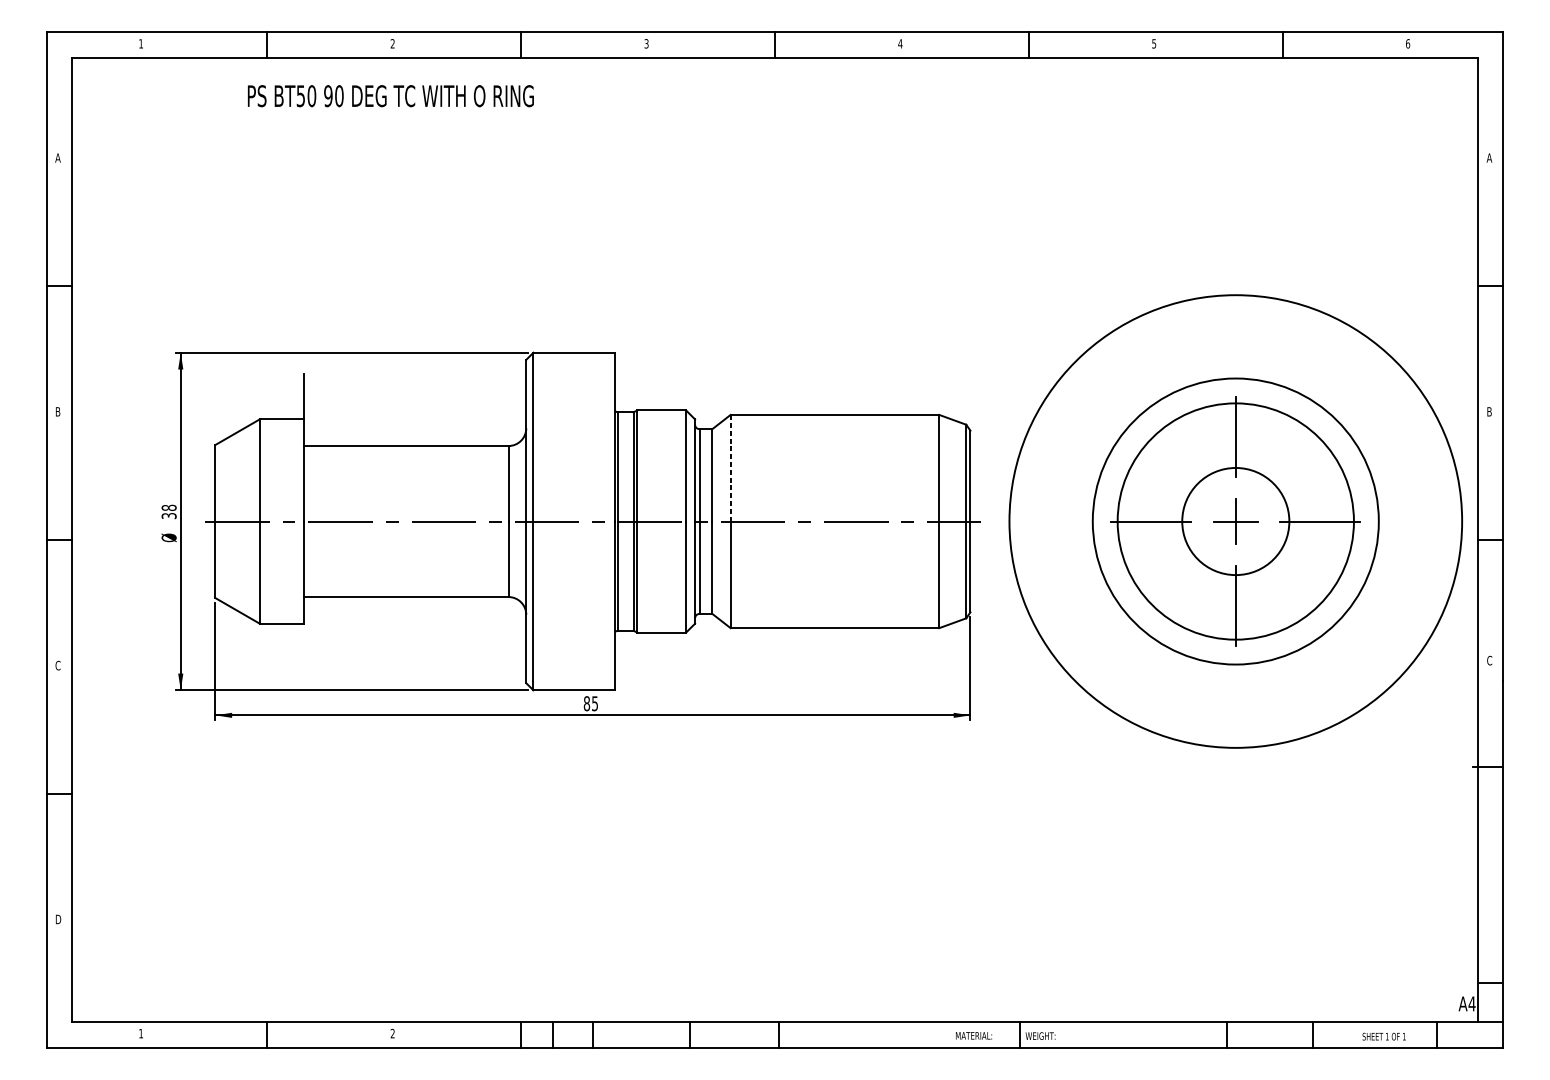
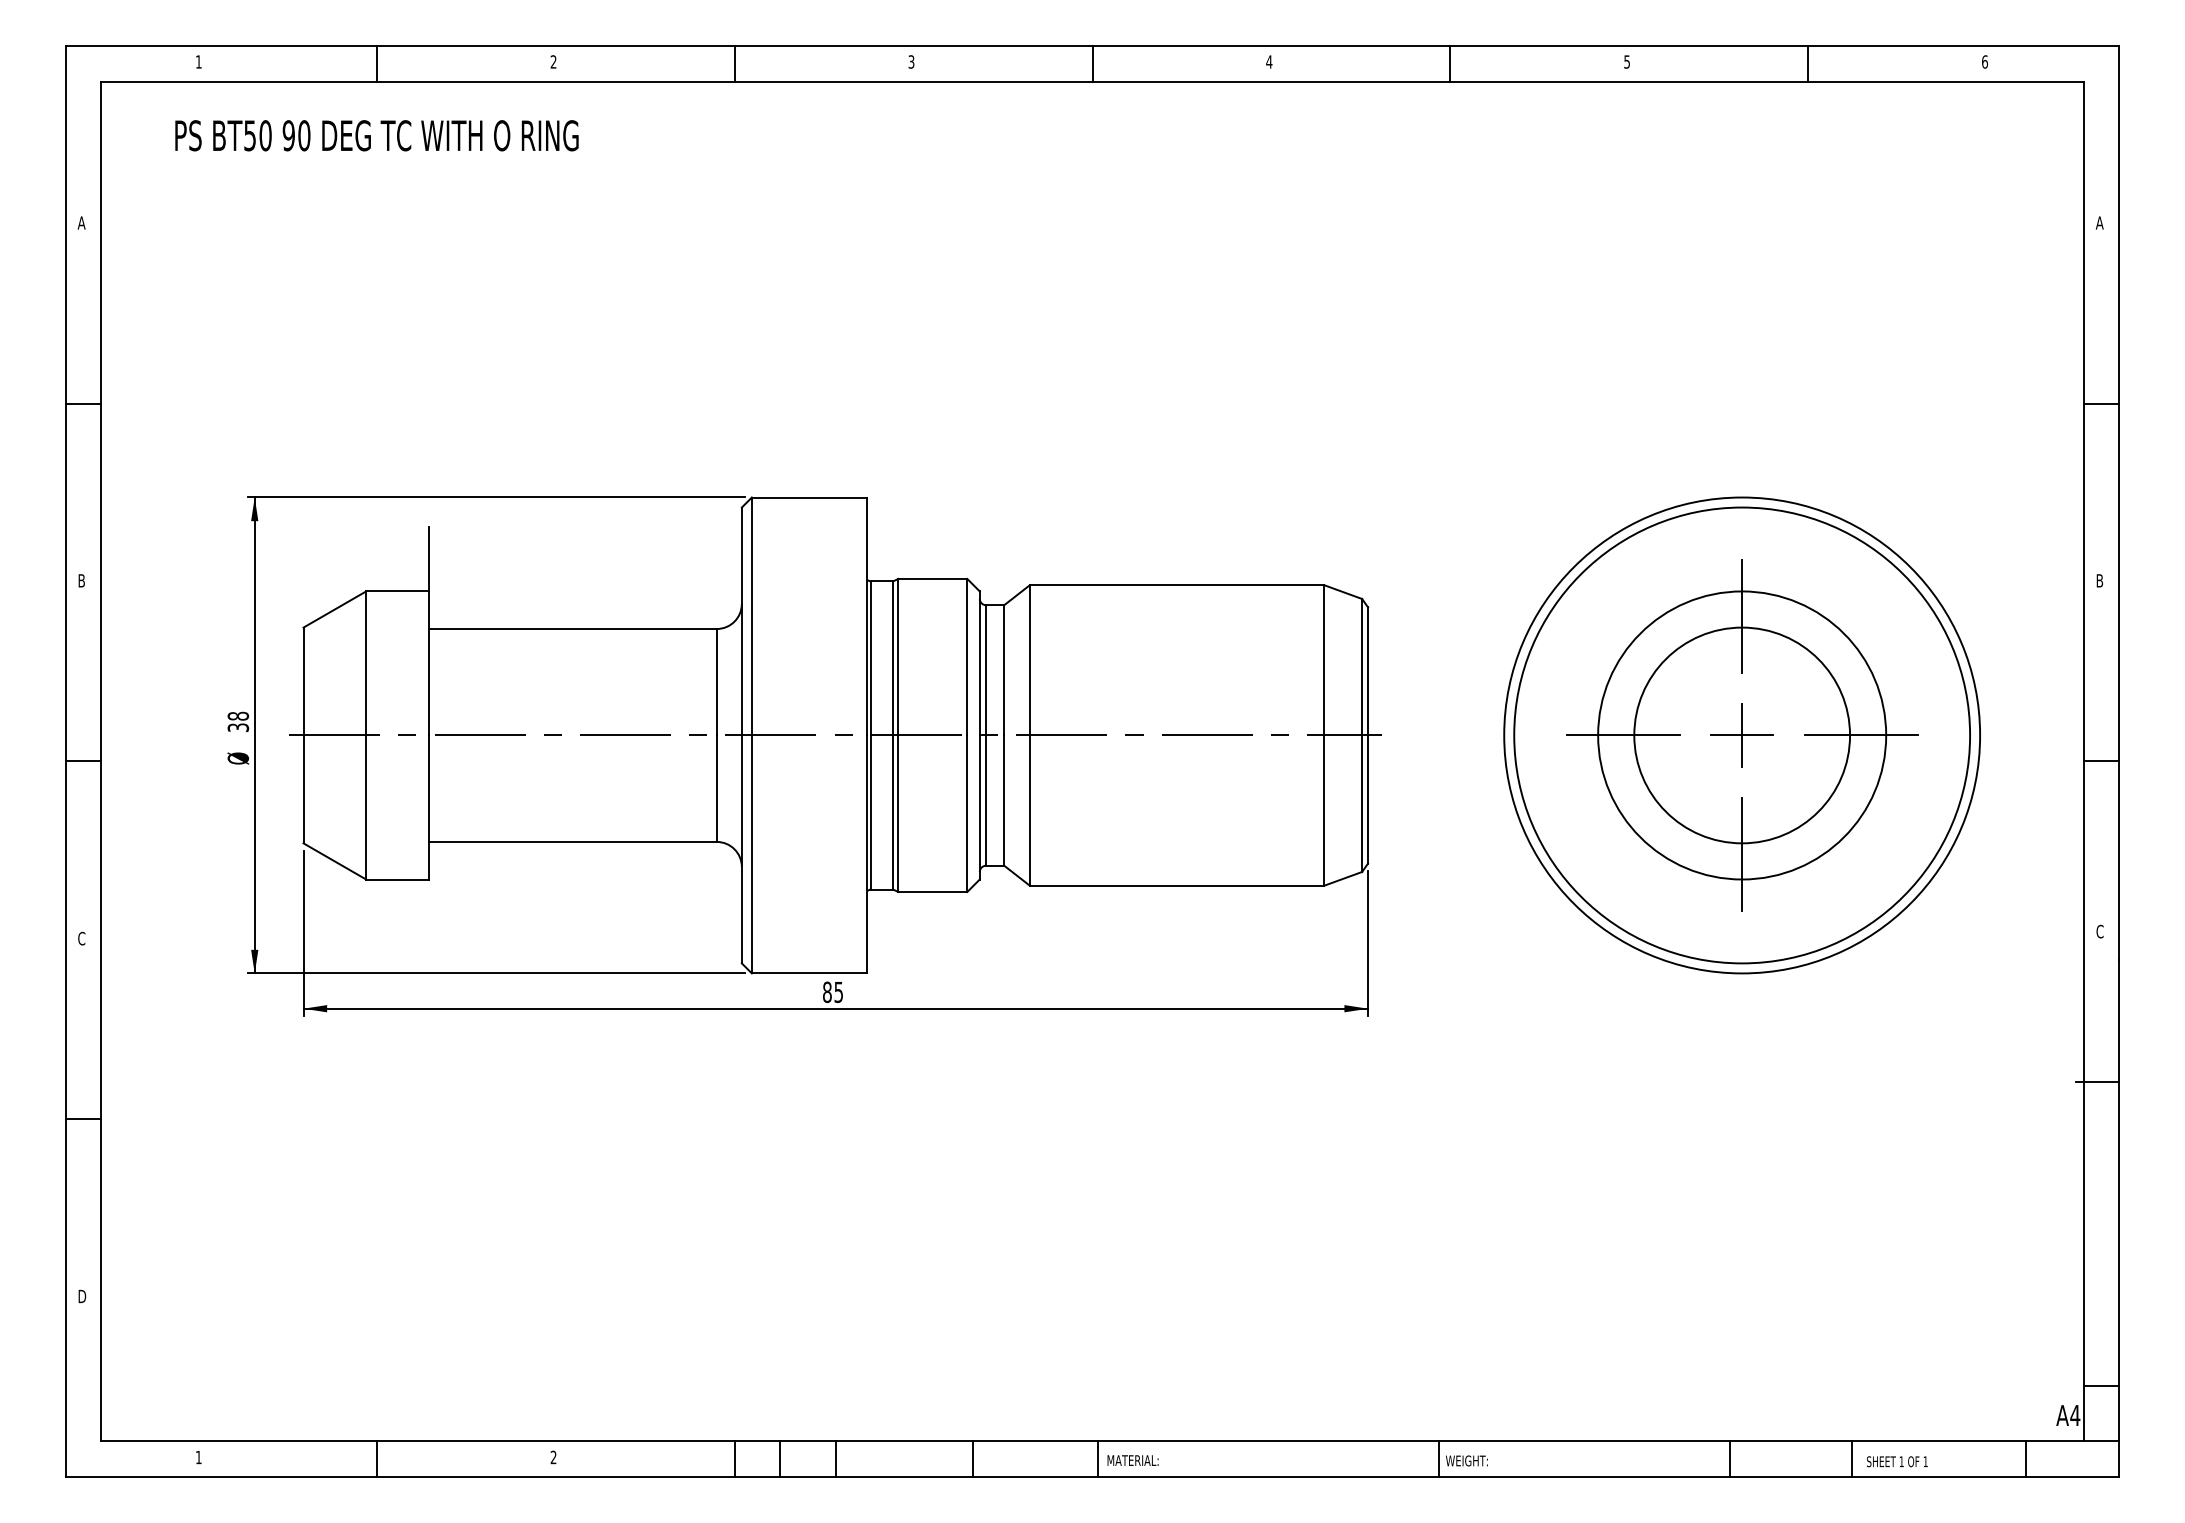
text: (390, 95) -> (376, 135), moved
line: (730, 467) -> (1029, 659), dashed -> solid
circle: (1236, 521) -> (1742, 735), size x0.71
circle: (1236, 521) -> (1742, 735), size x0.71
circle: (1236, 521) -> (1742, 735), size x1.43
circle: (1236, 521) -> (1742, 735), size x1.43
text: (973, 1035) -> (1132, 1460), moved
text: (1384, 1036) -> (1897, 1461), moved

